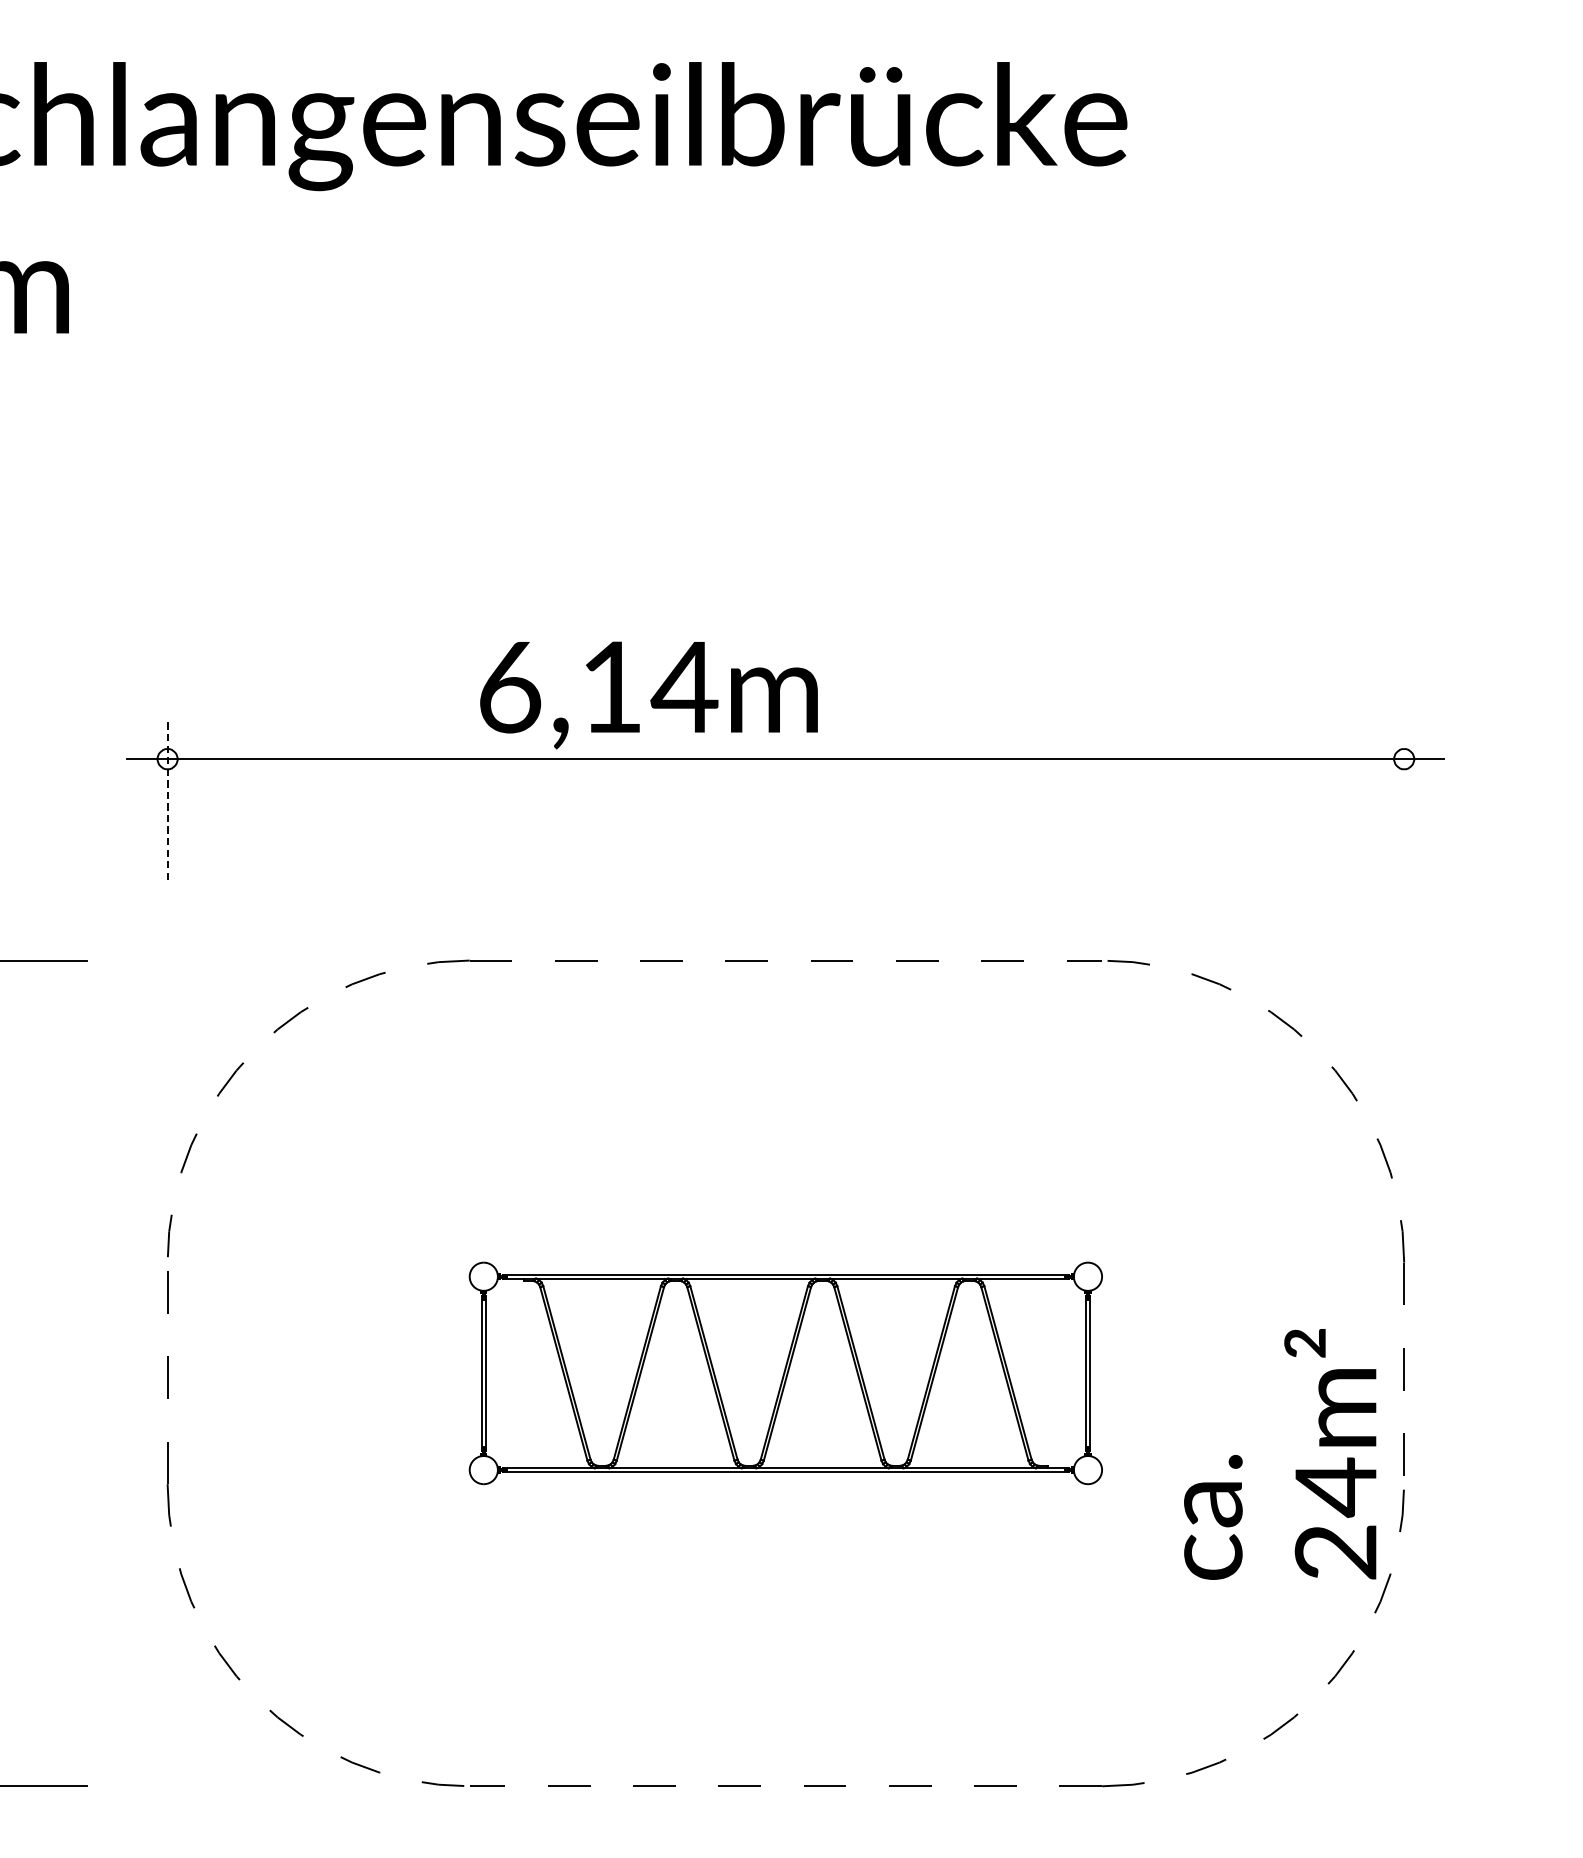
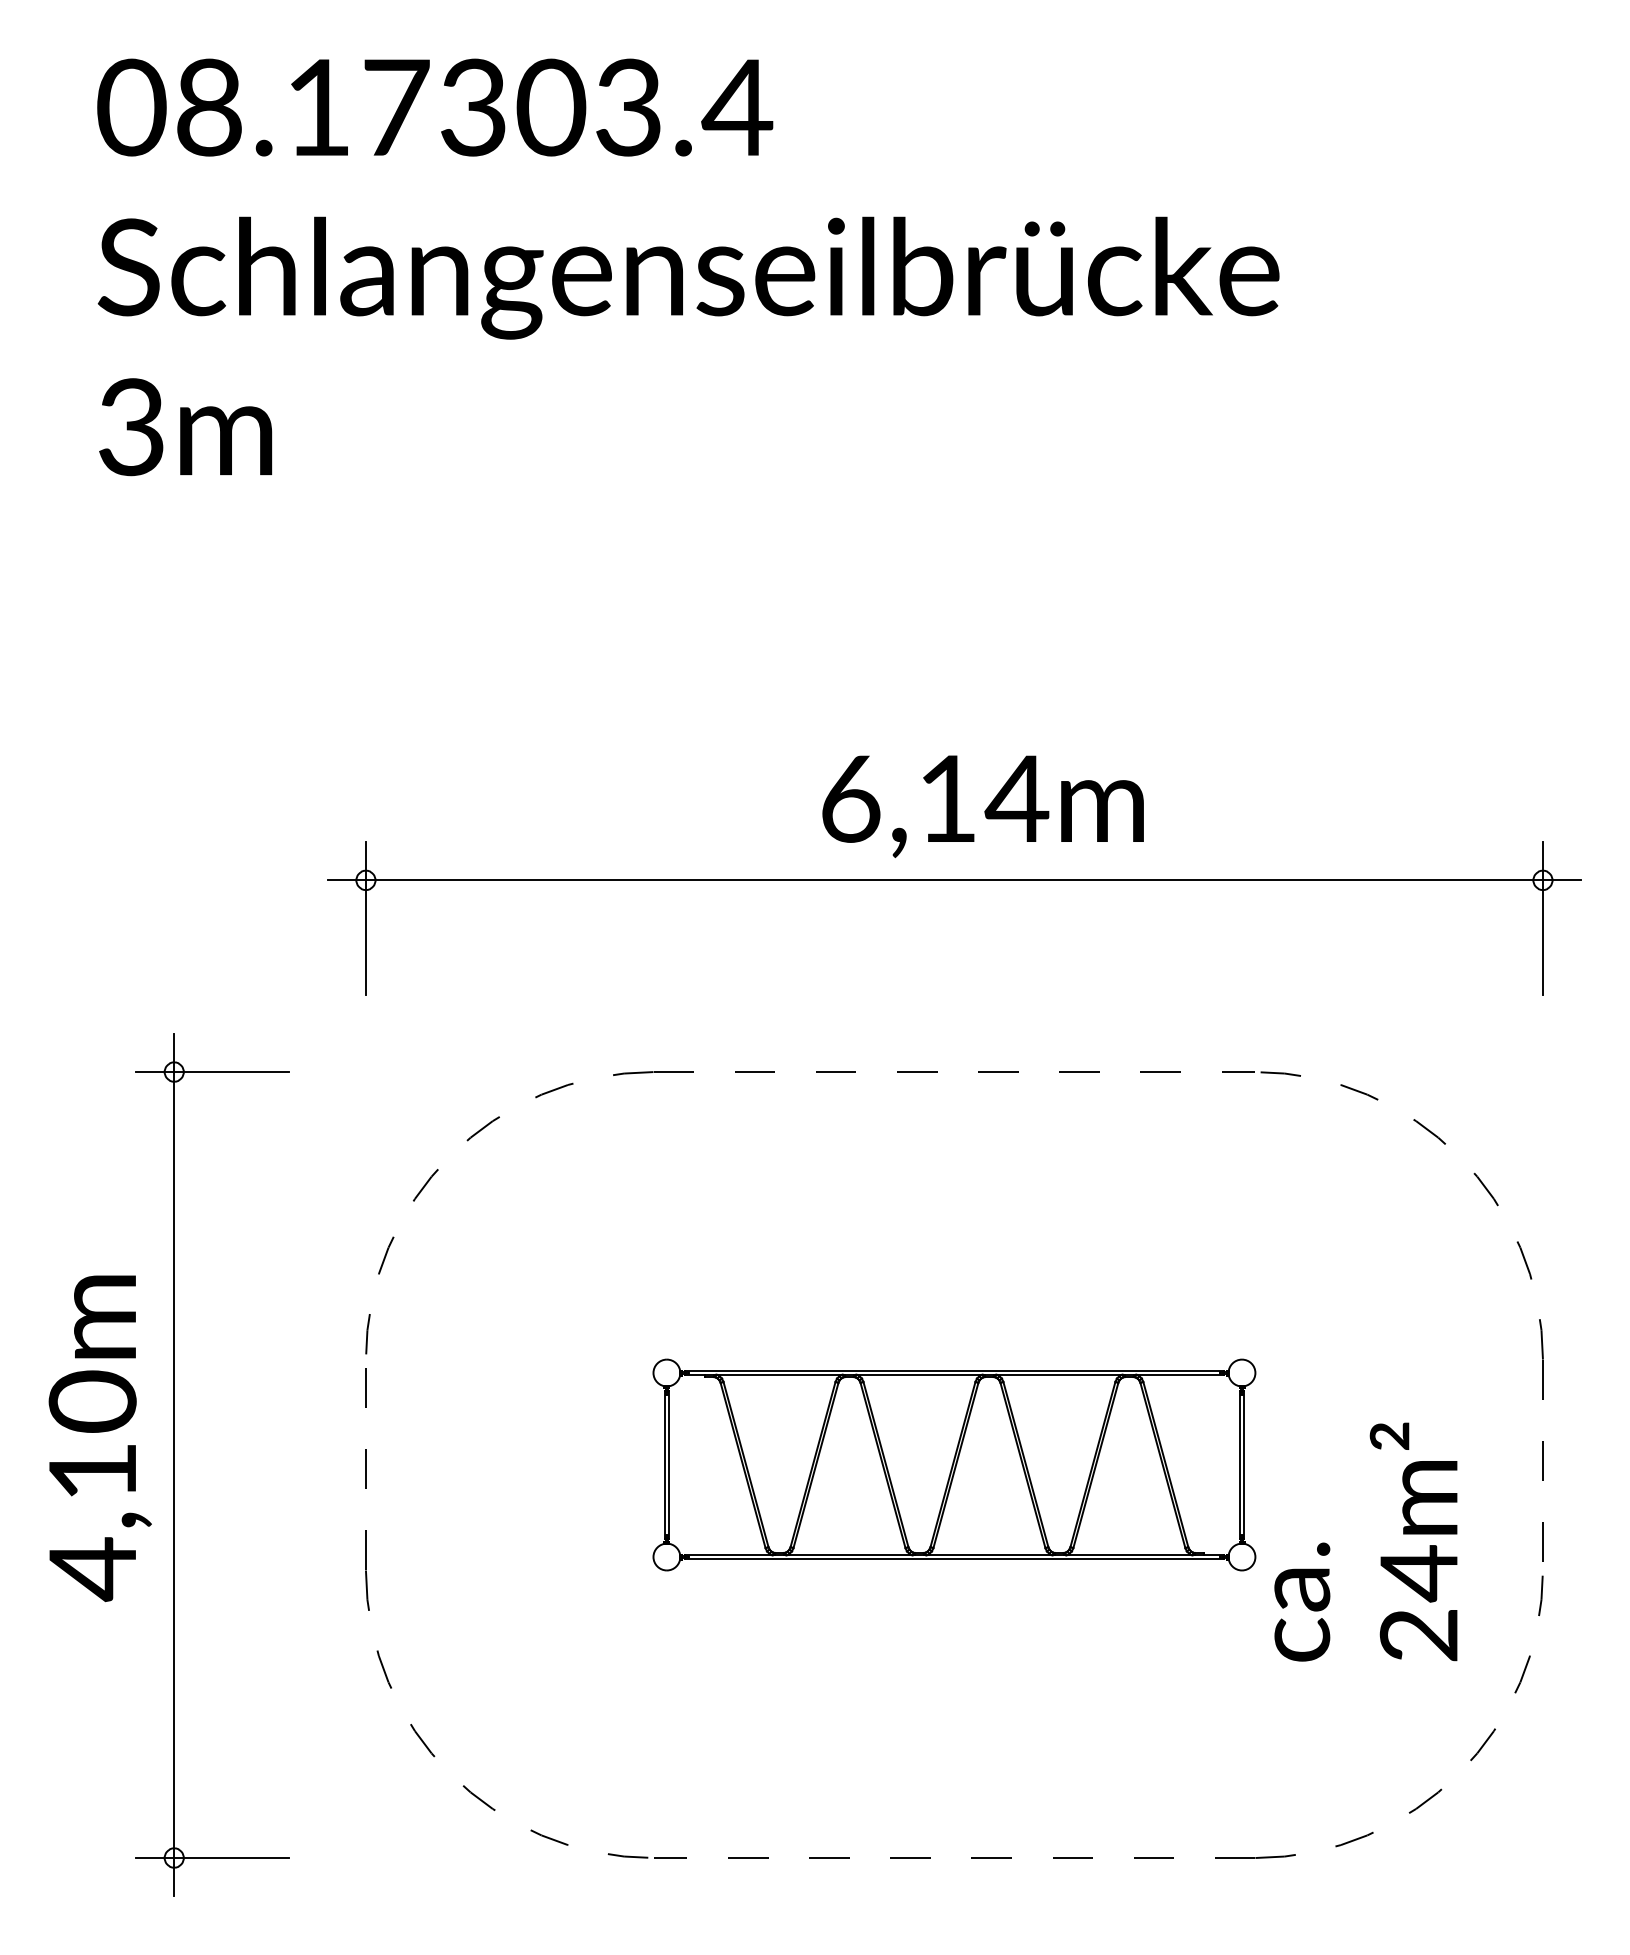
text: (648, 695) -> (982, 806), moved
line: (167, 799) -> (365, 918), dashed -> solid
line: (1403, 799) -> (1542, 918), added
text: (1279, 1453) -> (1365, 1541), moved

